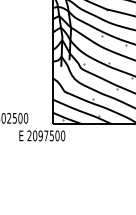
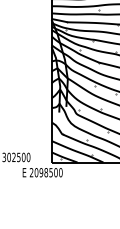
text: (46, 135) -> (46, 172), 2097500 -> 2098500

